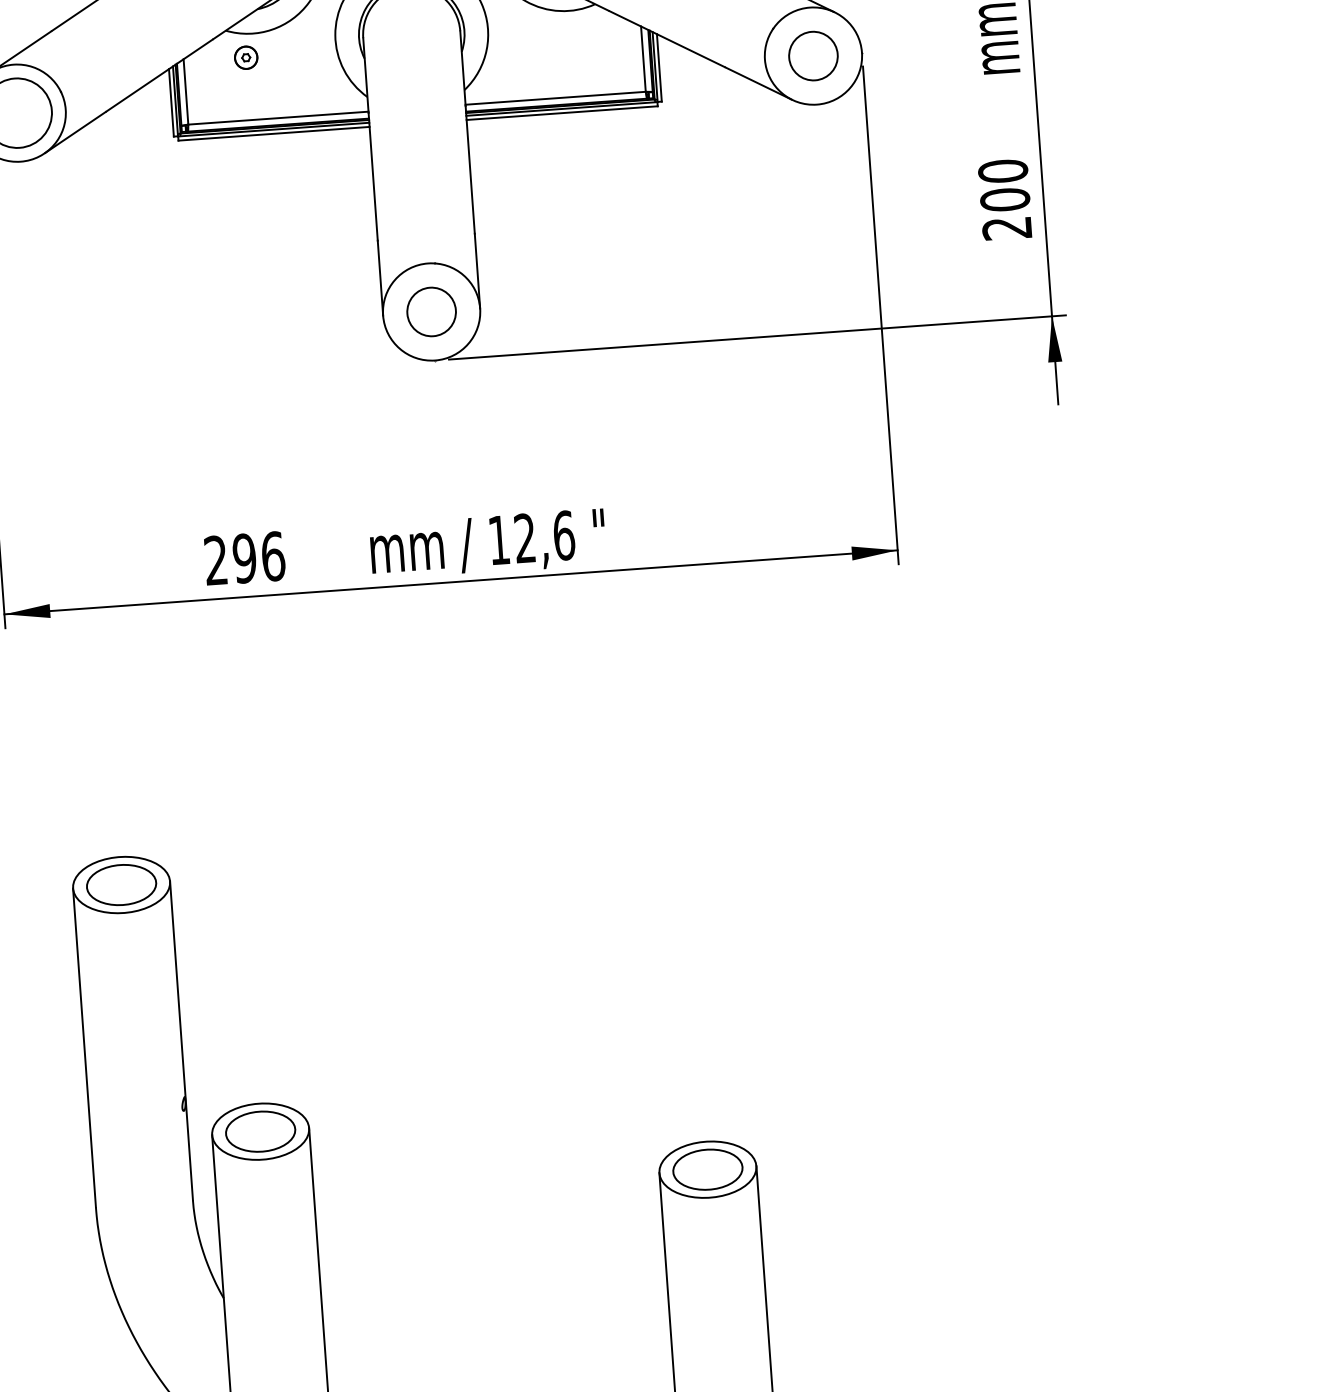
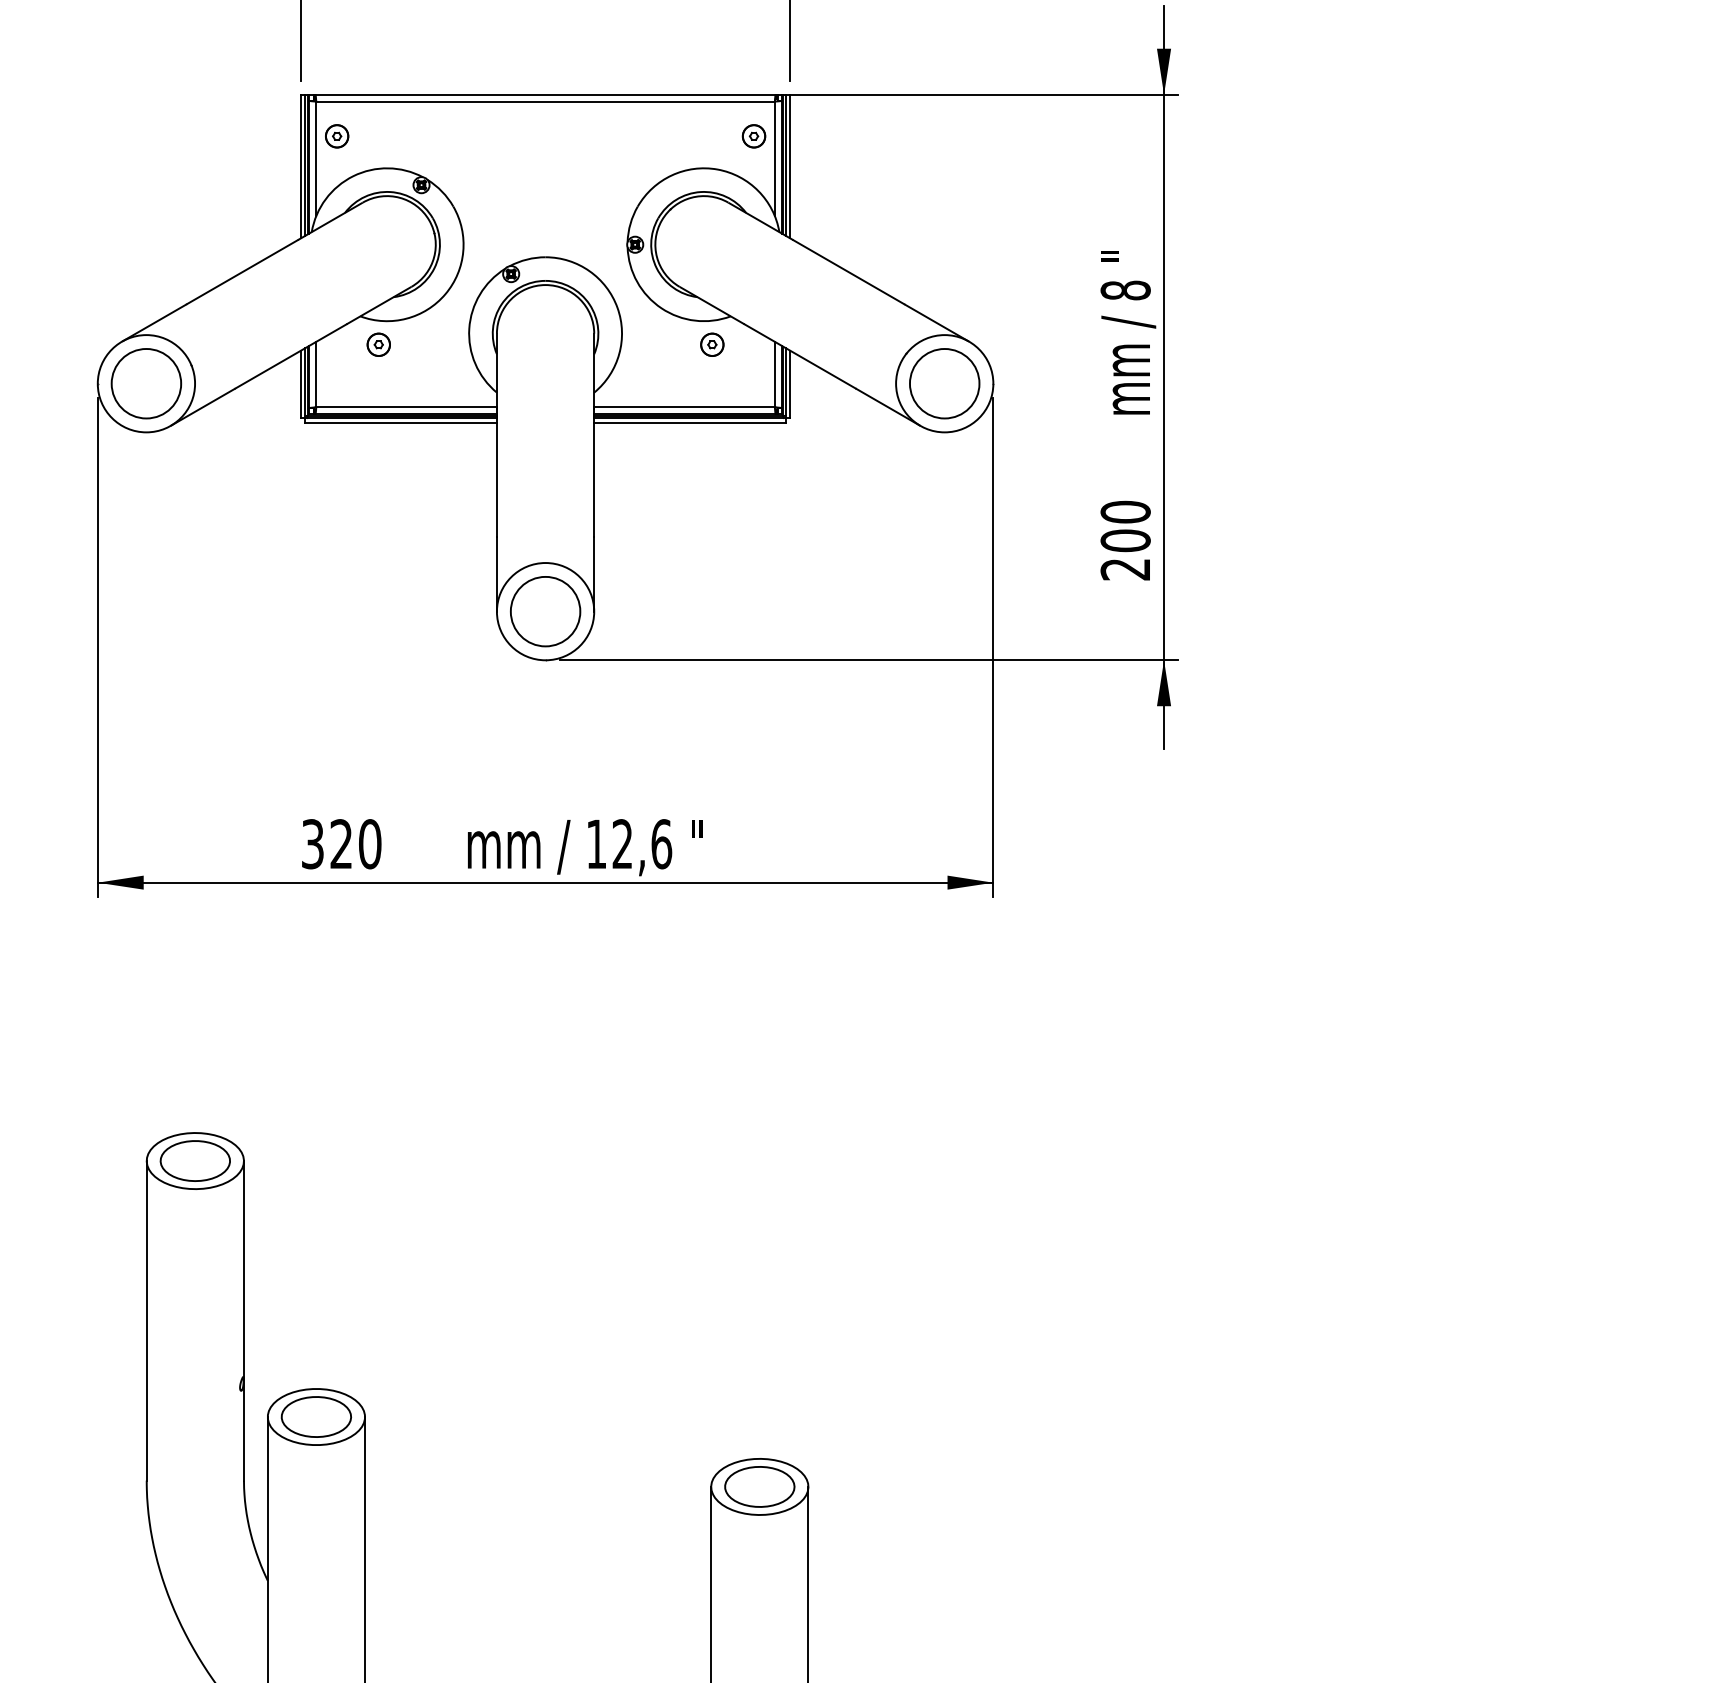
part: (579, 33) -> (712, 344), added
circle: (813, 55) -> (944, 383), size x1.43
circle: (431, 311) -> (545, 611), size x1.43
text: (244, 558) -> (341, 844), 296 -> 320

